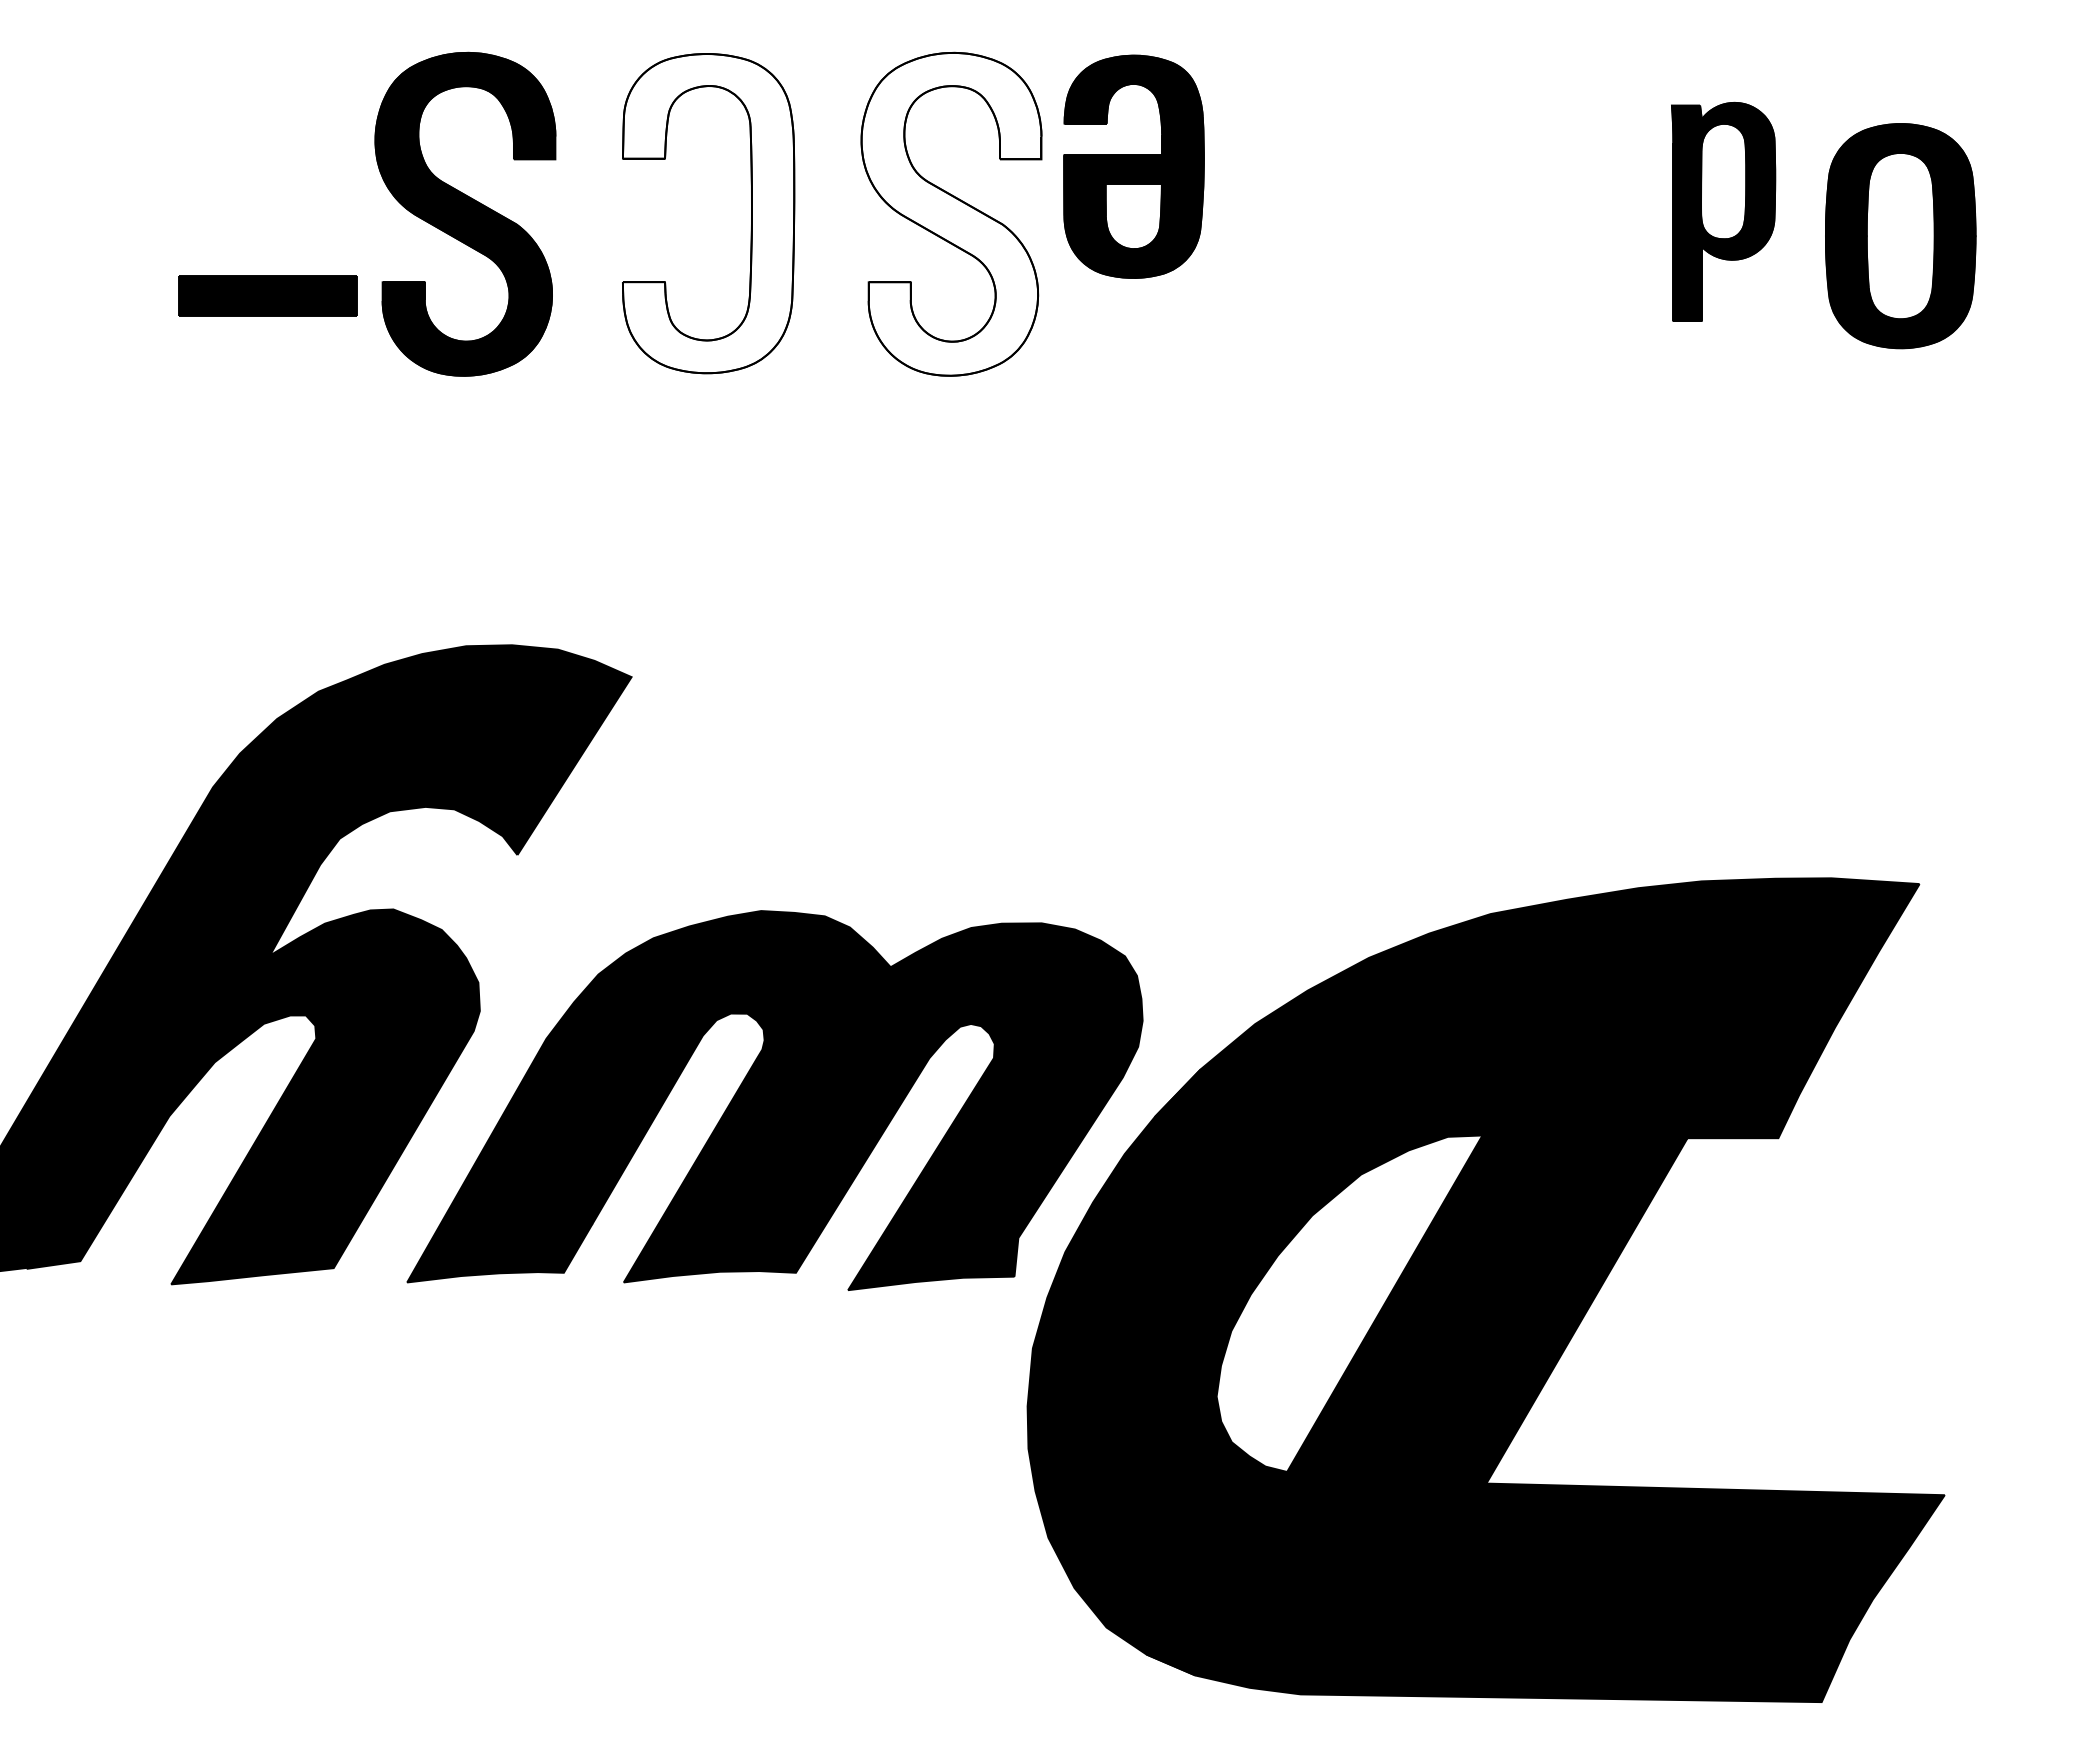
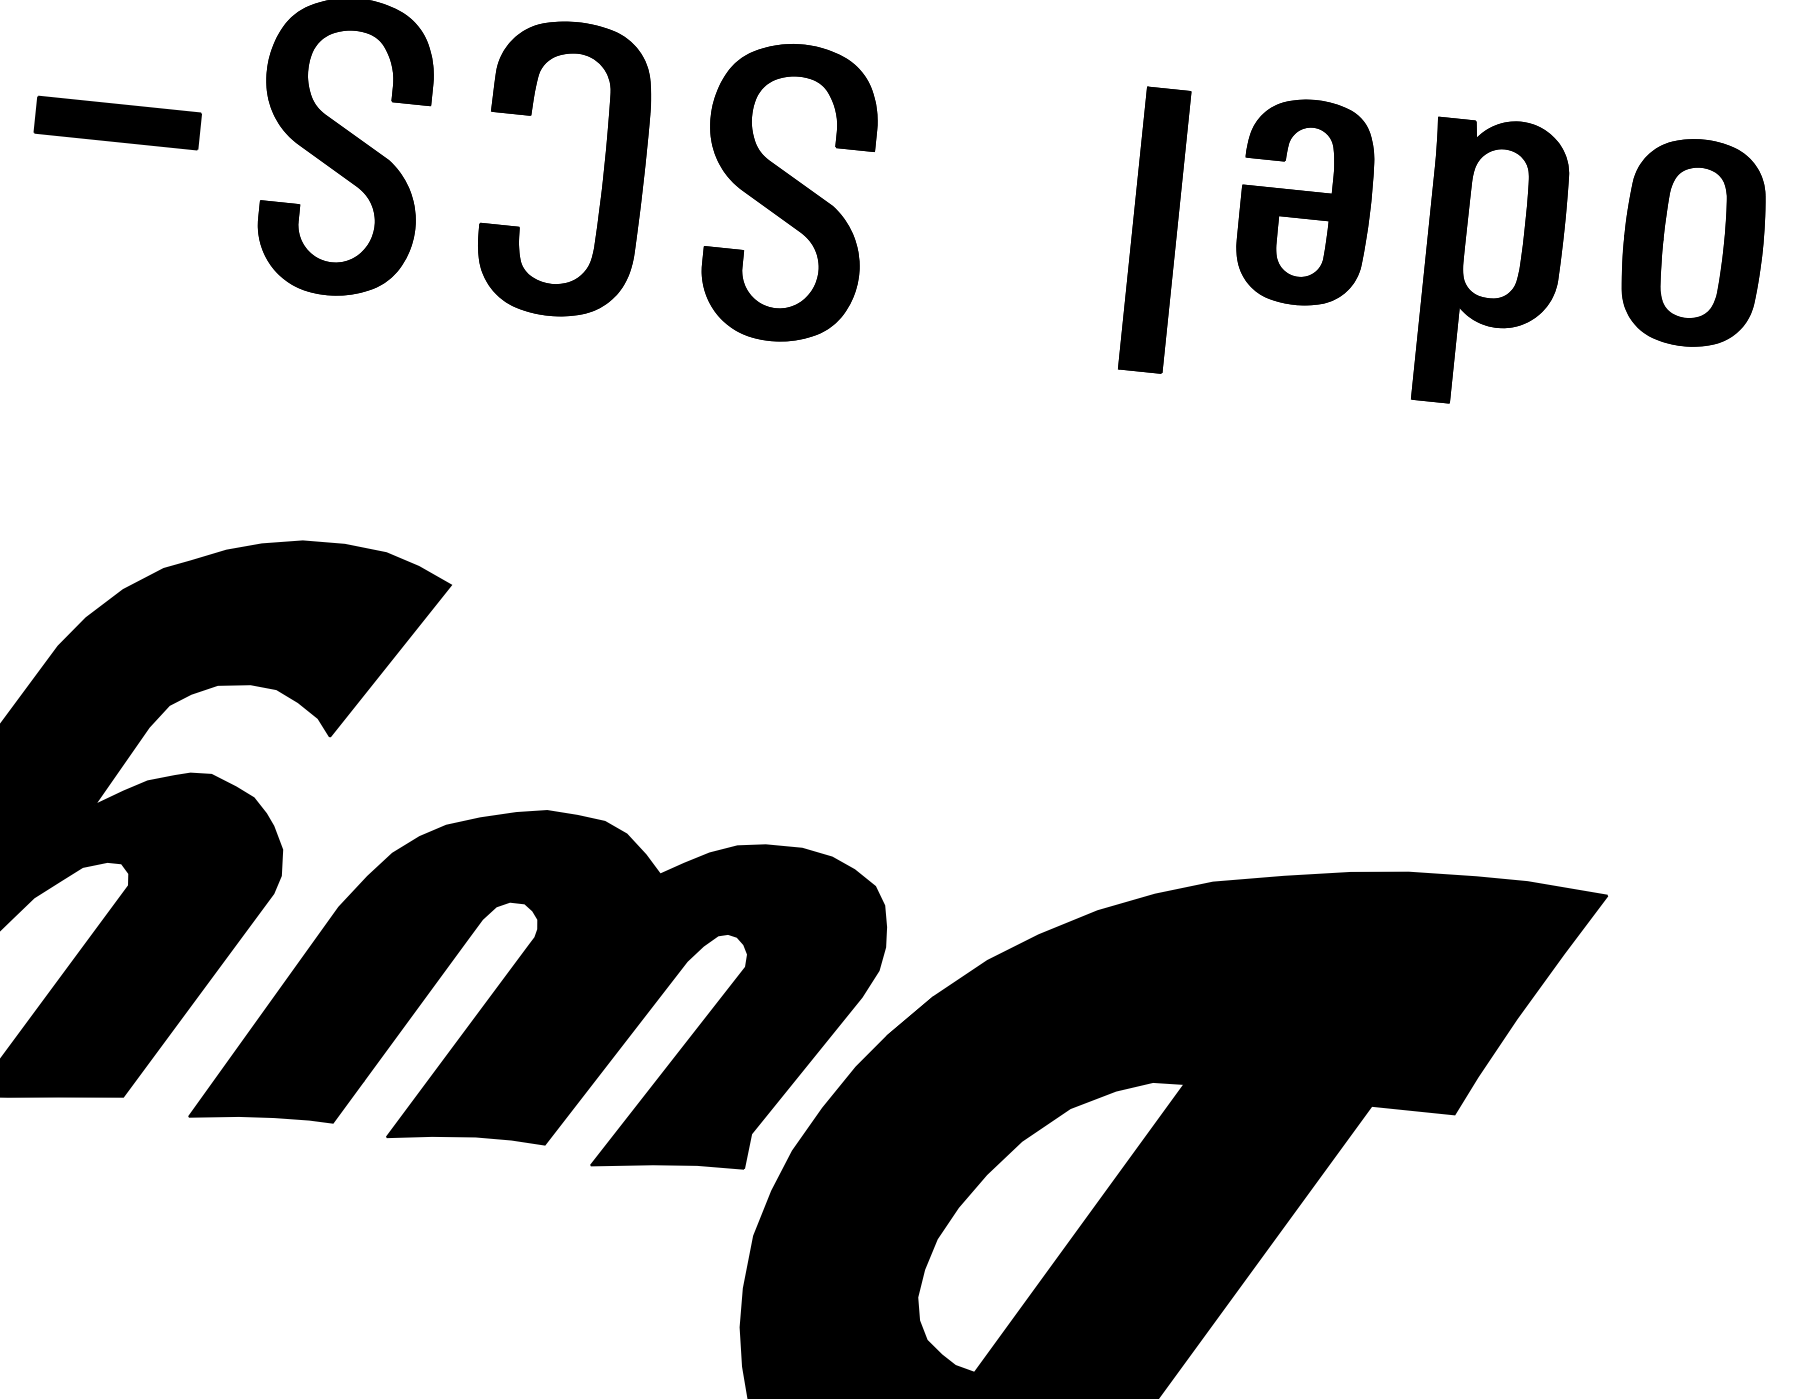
part: (1133, 166) -> (1305, 202), moved
part: (1723, 211) -> (1491, 263), size x1.43
fill: (708, 213) -> (564, 169), added
fill: (951, 213) -> (786, 191), added
part: (1354, 213) -> (1154, 230), added
part: (1900, 236) -> (1693, 243), moved
part: (267, 295) -> (117, 122), moved

